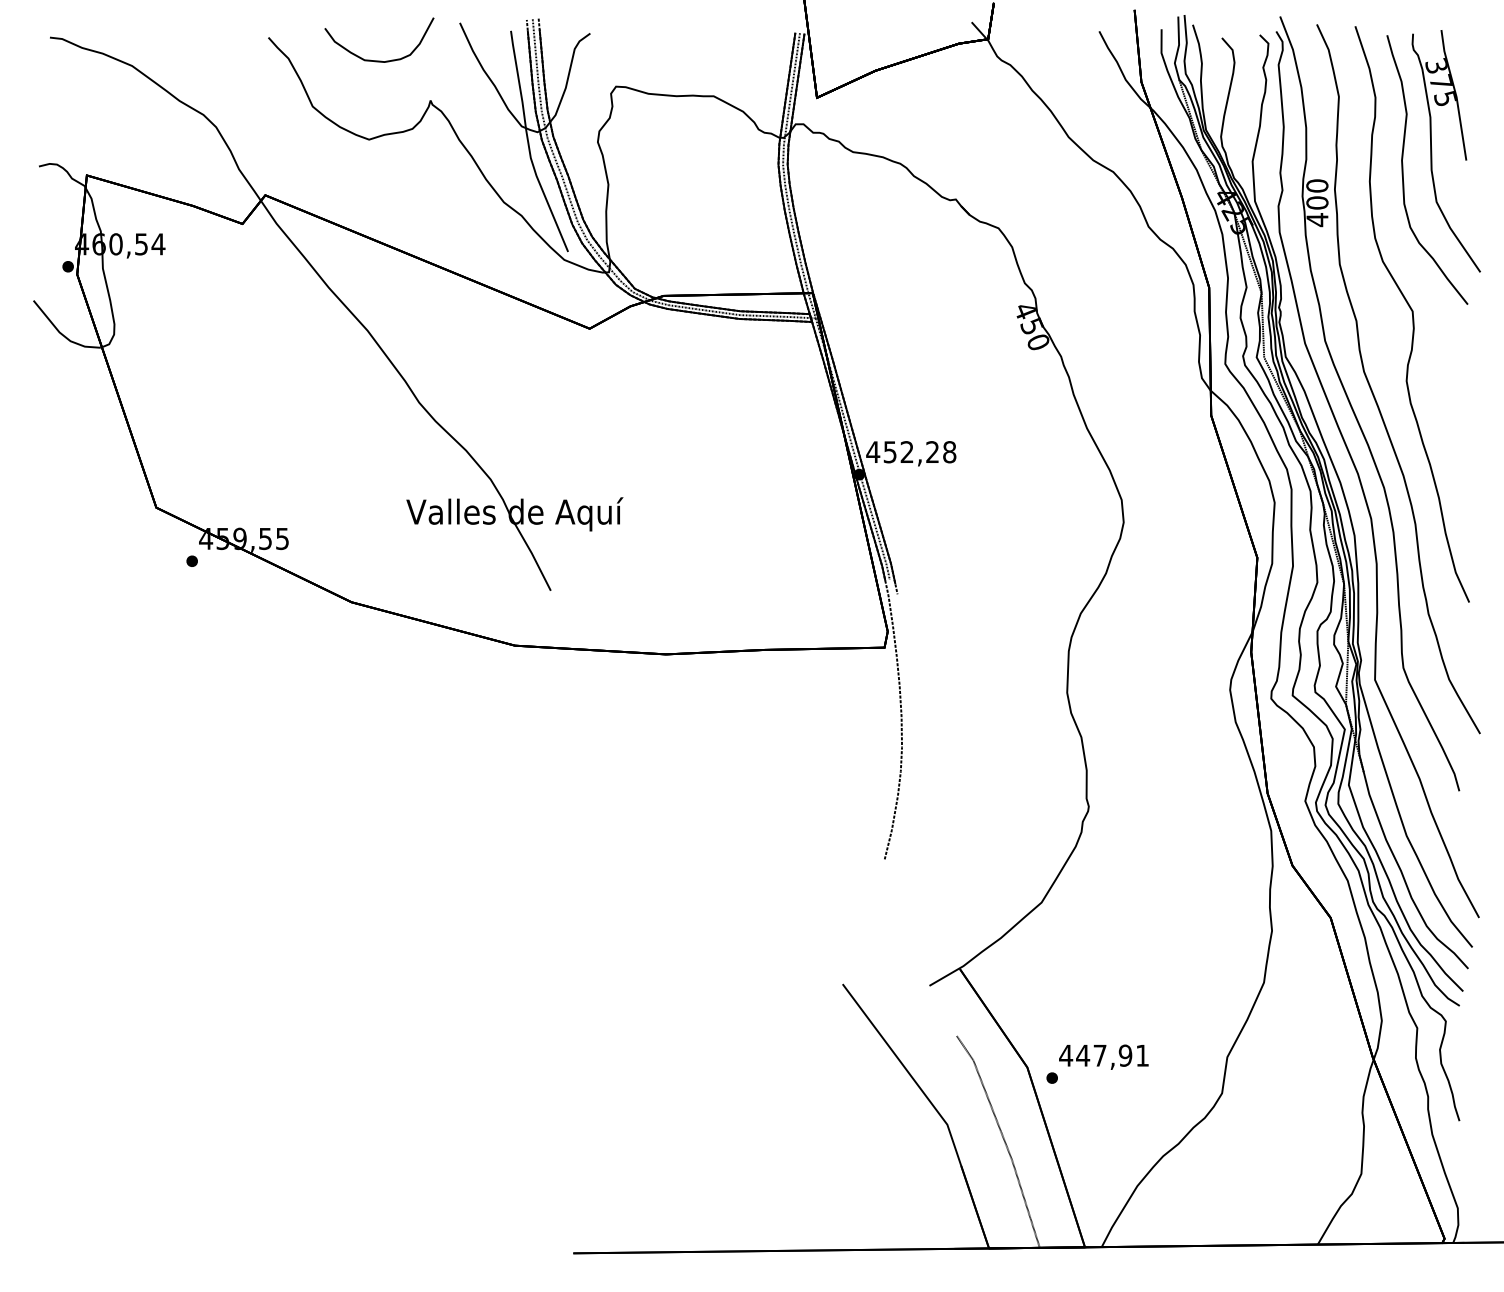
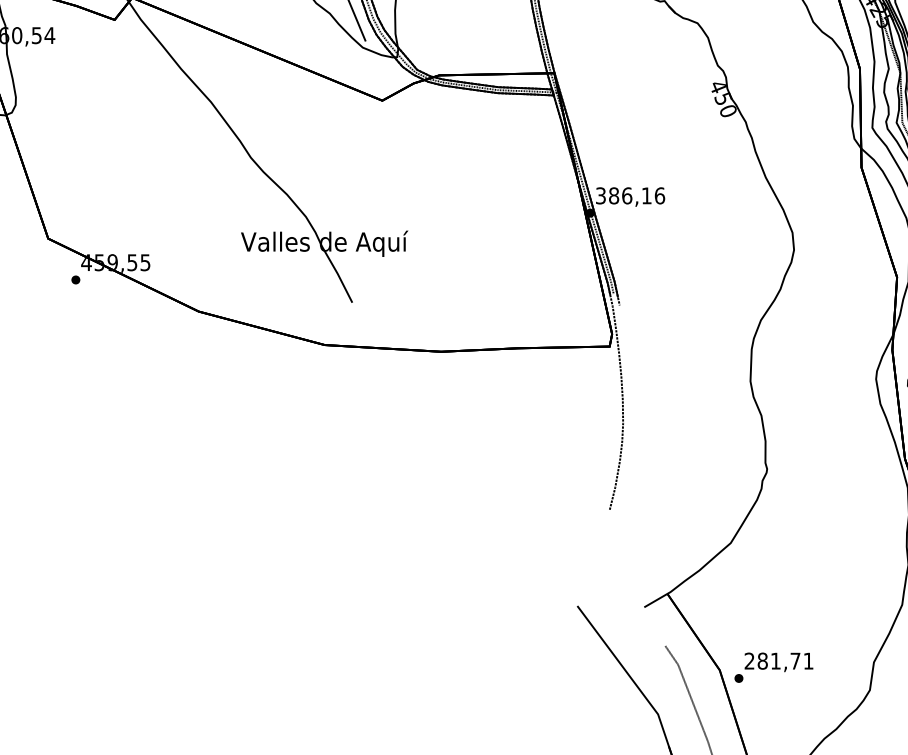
text: (911, 452) -> (630, 196), 452,28 -> 386,16
text: (1095, 1055) -> (772, 661), 447,91 -> 281,71

